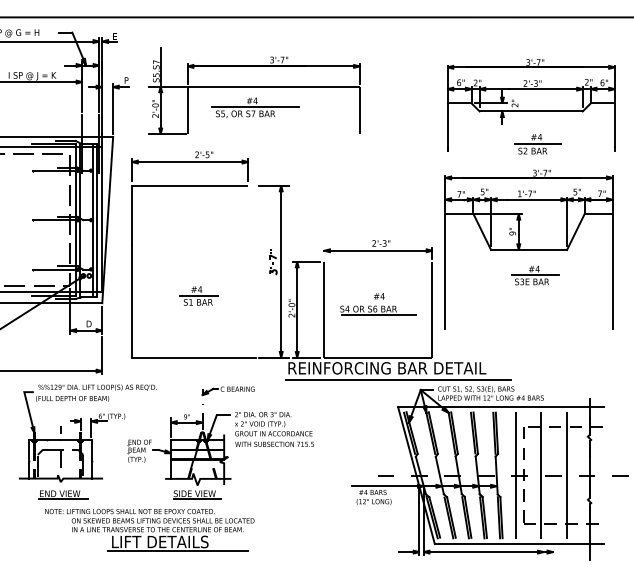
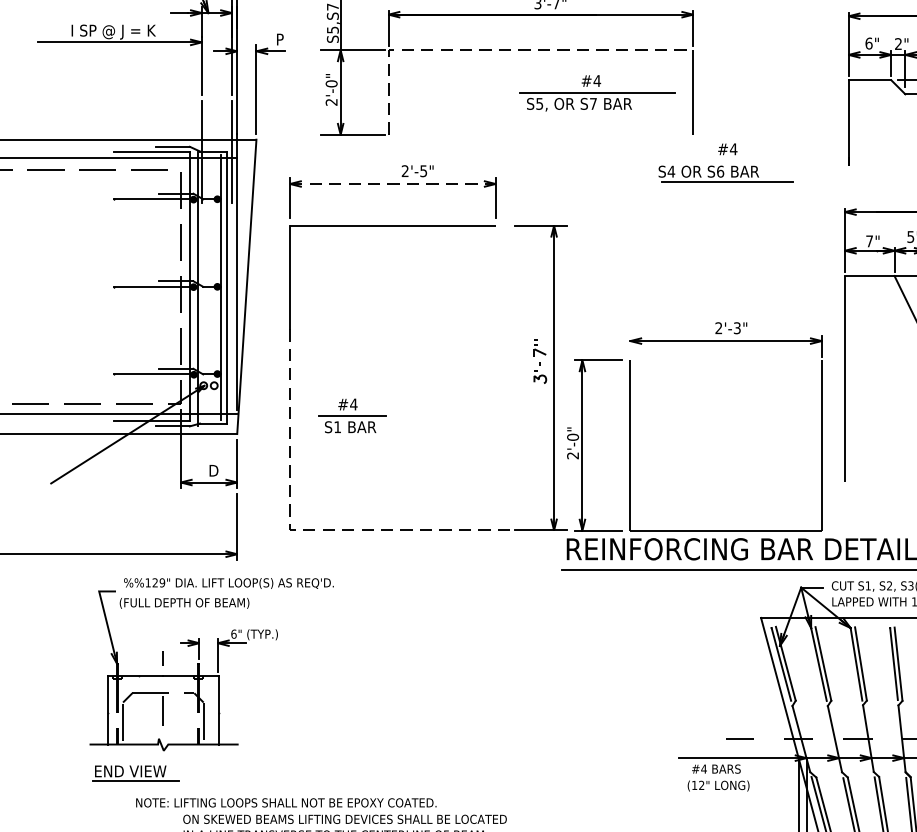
line: (249, 86) -> (497, 50), solid -> dashed
part: (255, 107) -> (597, 92), moved
line: (190, 162) -> (393, 184), solid -> dashed
part: (198, 295) -> (350, 414), moved
part: (378, 304) -> (726, 163), moved
line: (137, 357) -> (299, 530), solid -> dashed
part: (220, 442) -> (446, 680), removed
part: (63, 494) -> (136, 772), moved

